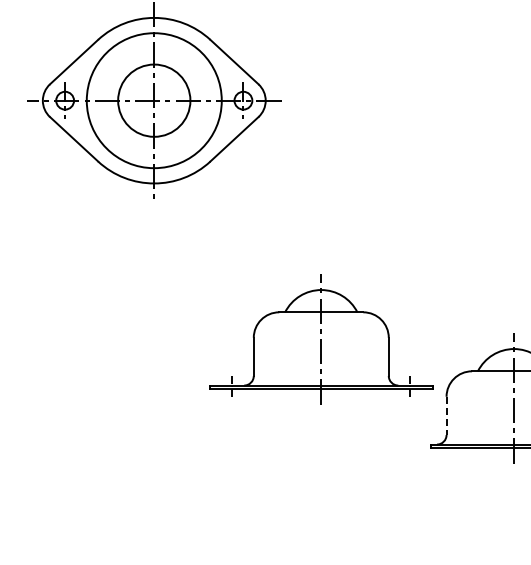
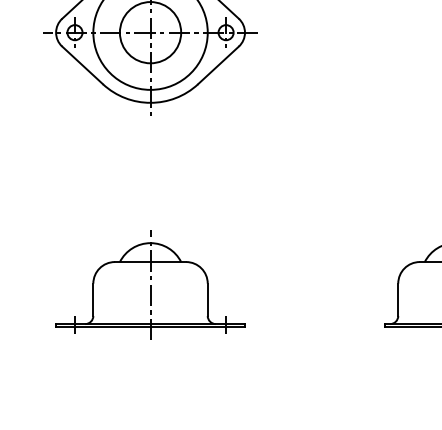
part: (321, 339) -> (150, 285), moved
line: (446, 416) -> (398, 300), dashed -> solid

